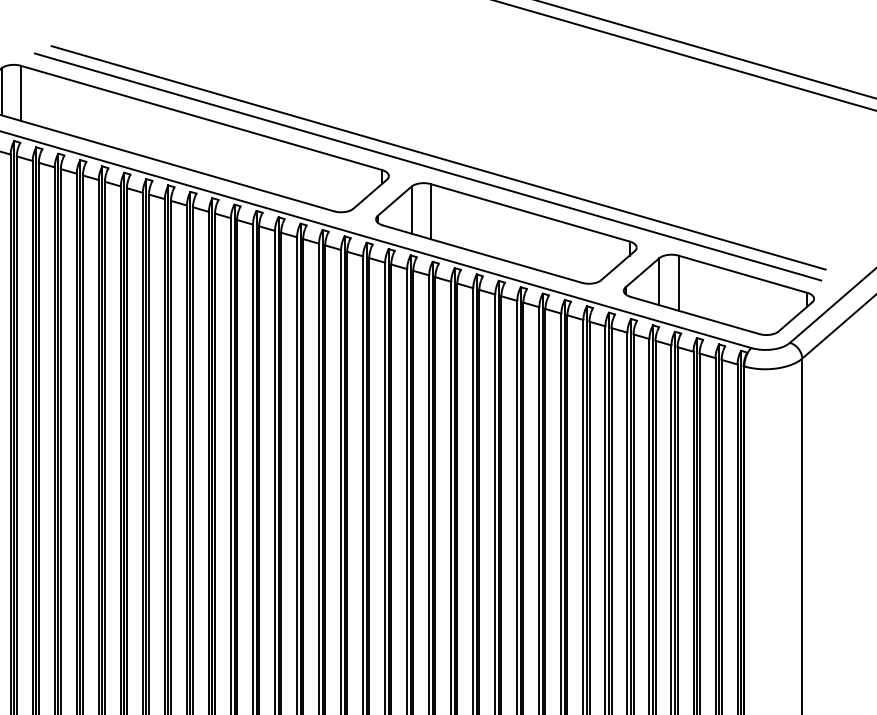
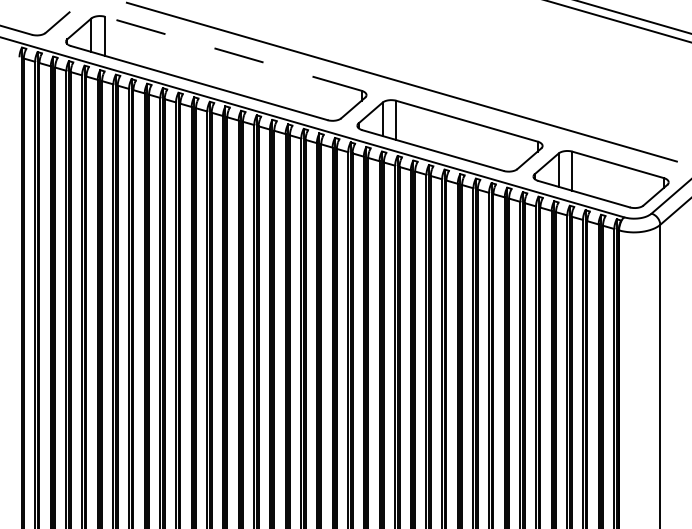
line: (200, 117) -> (232, 53), solid -> dashed
line: (428, 166) -> (394, 88), removed

